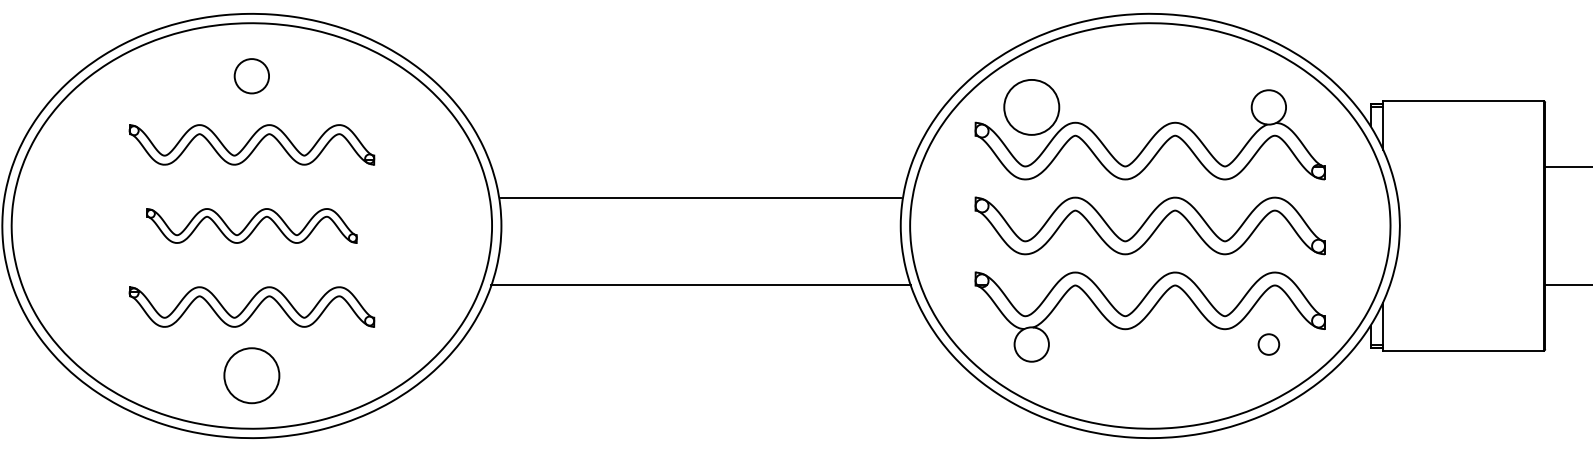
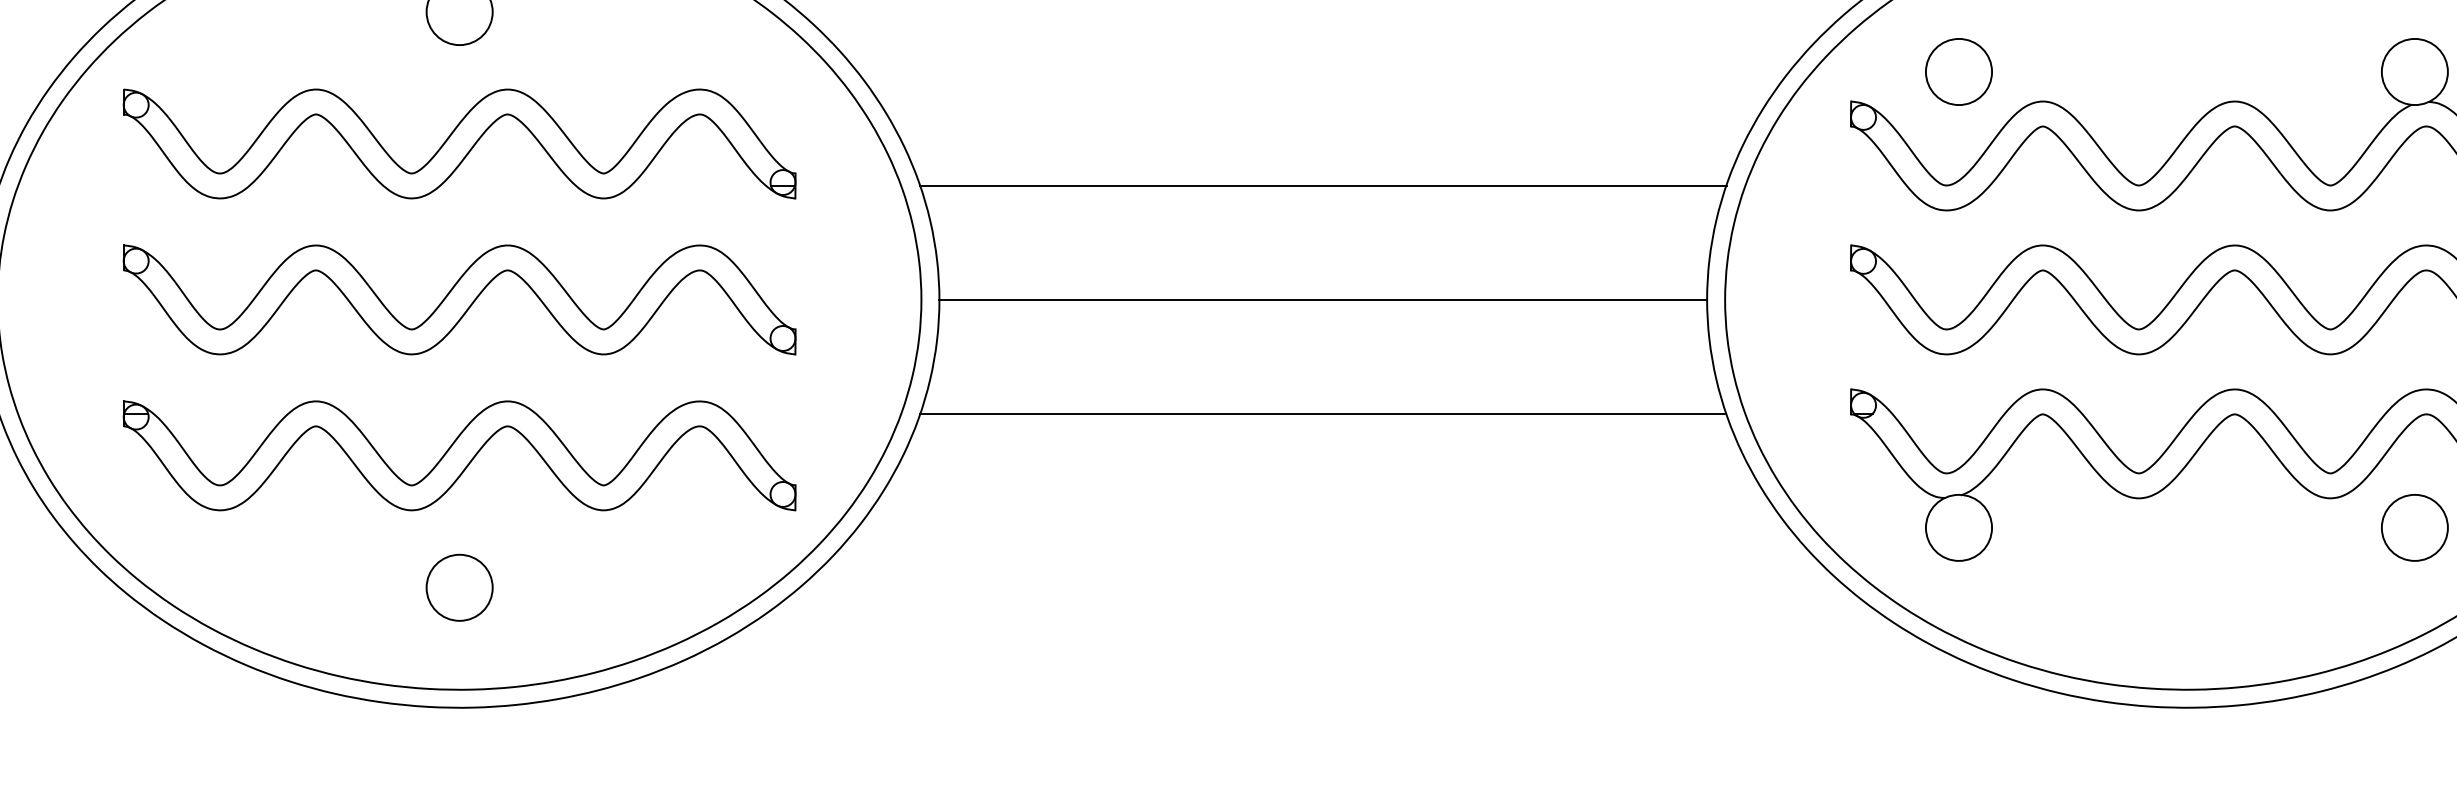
circle: (1031, 107) -> (1958, 72), size x0.62
part: (251, 144) -> (458, 143), size x1.43
line: (700, 166) -> (1322, 185), added
line: (700, 198) -> (1322, 300), moved
part: (251, 225) -> (458, 298), size x1.67
part: (251, 306) -> (458, 454), size x1.43
circle: (1268, 344) -> (2414, 527), size x1.67
circle: (251, 375) -> (458, 587), size x0.62

